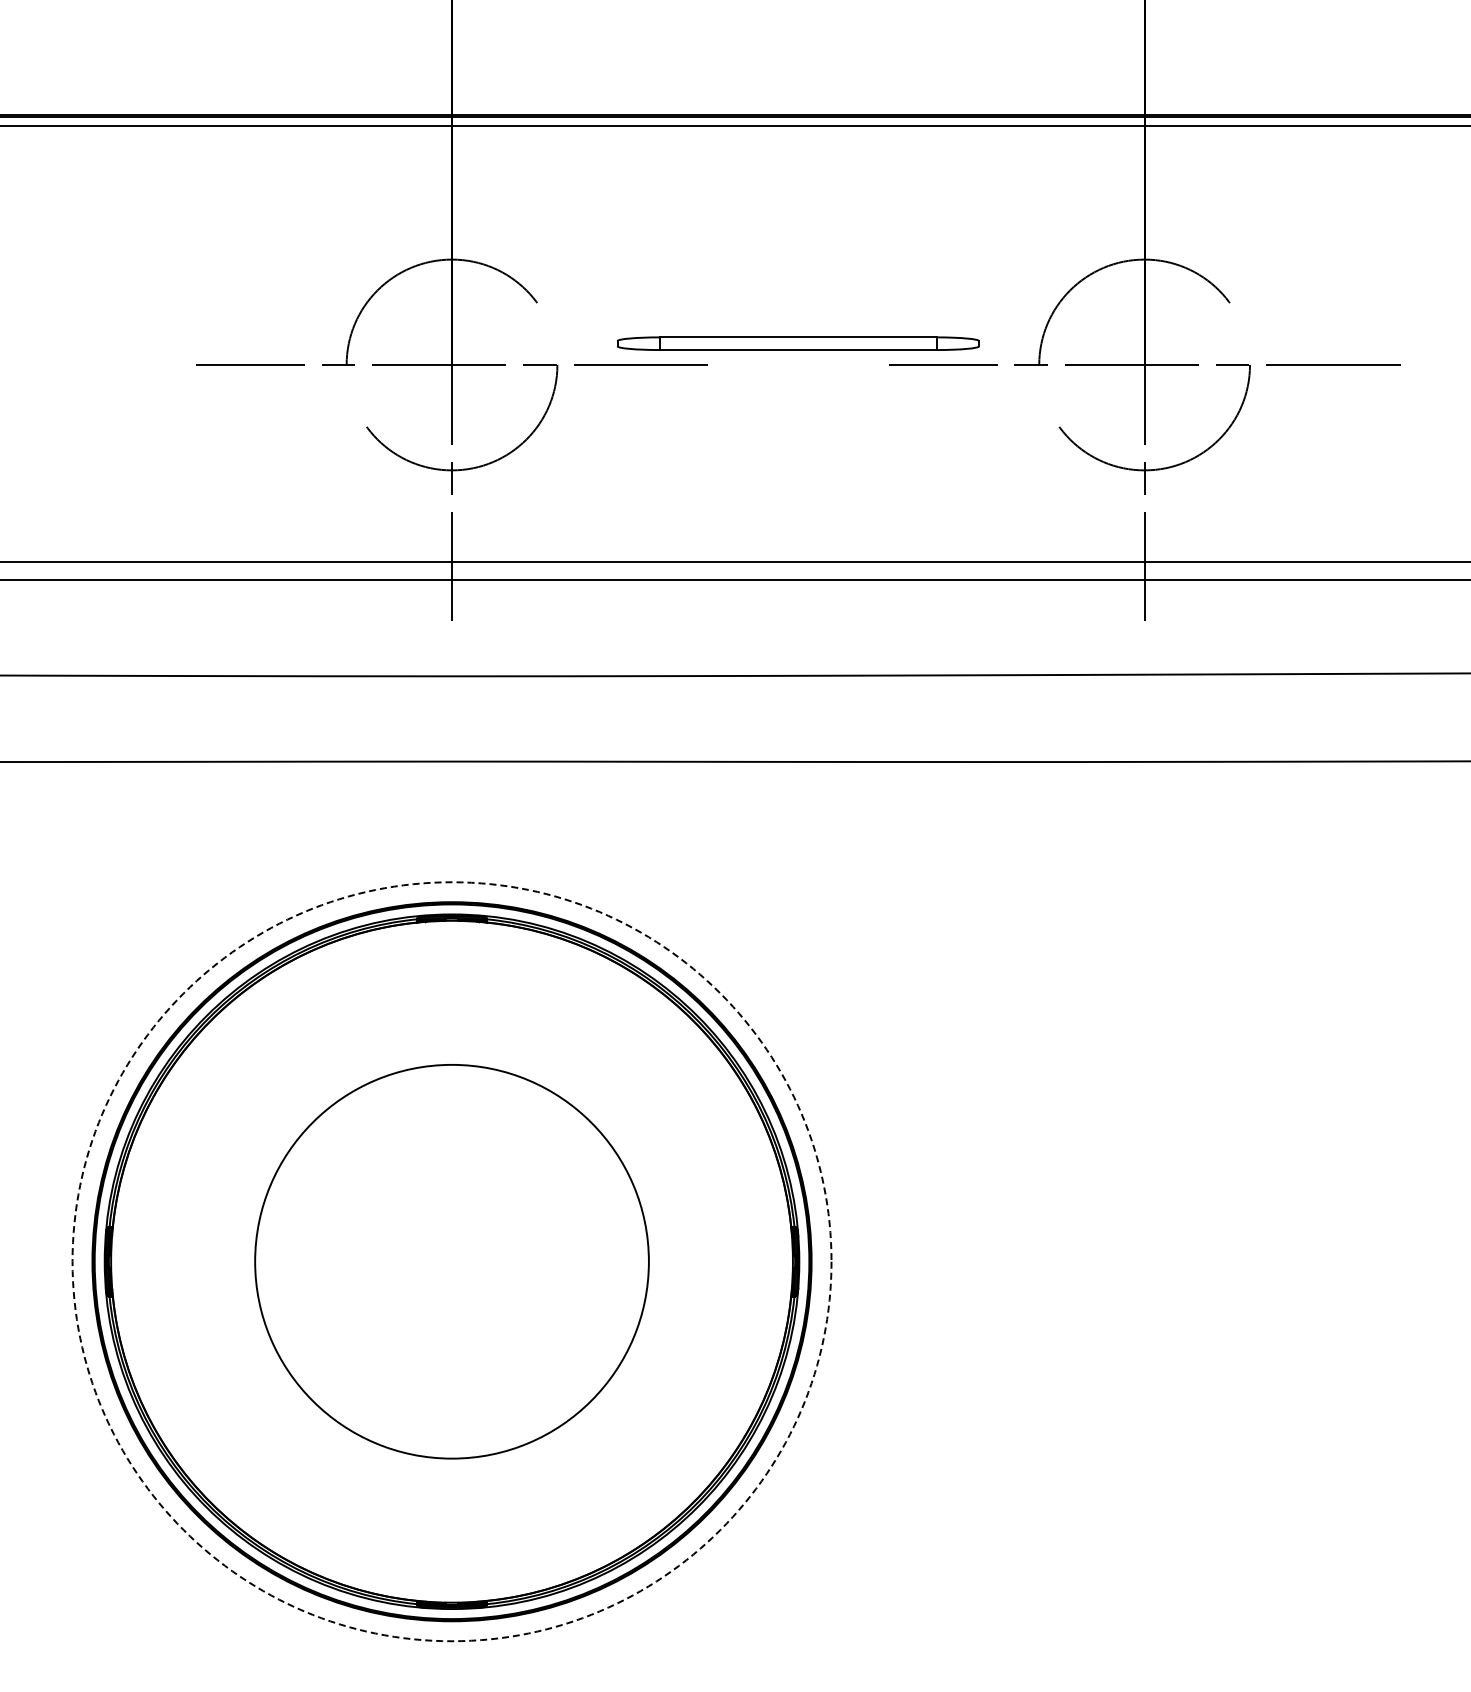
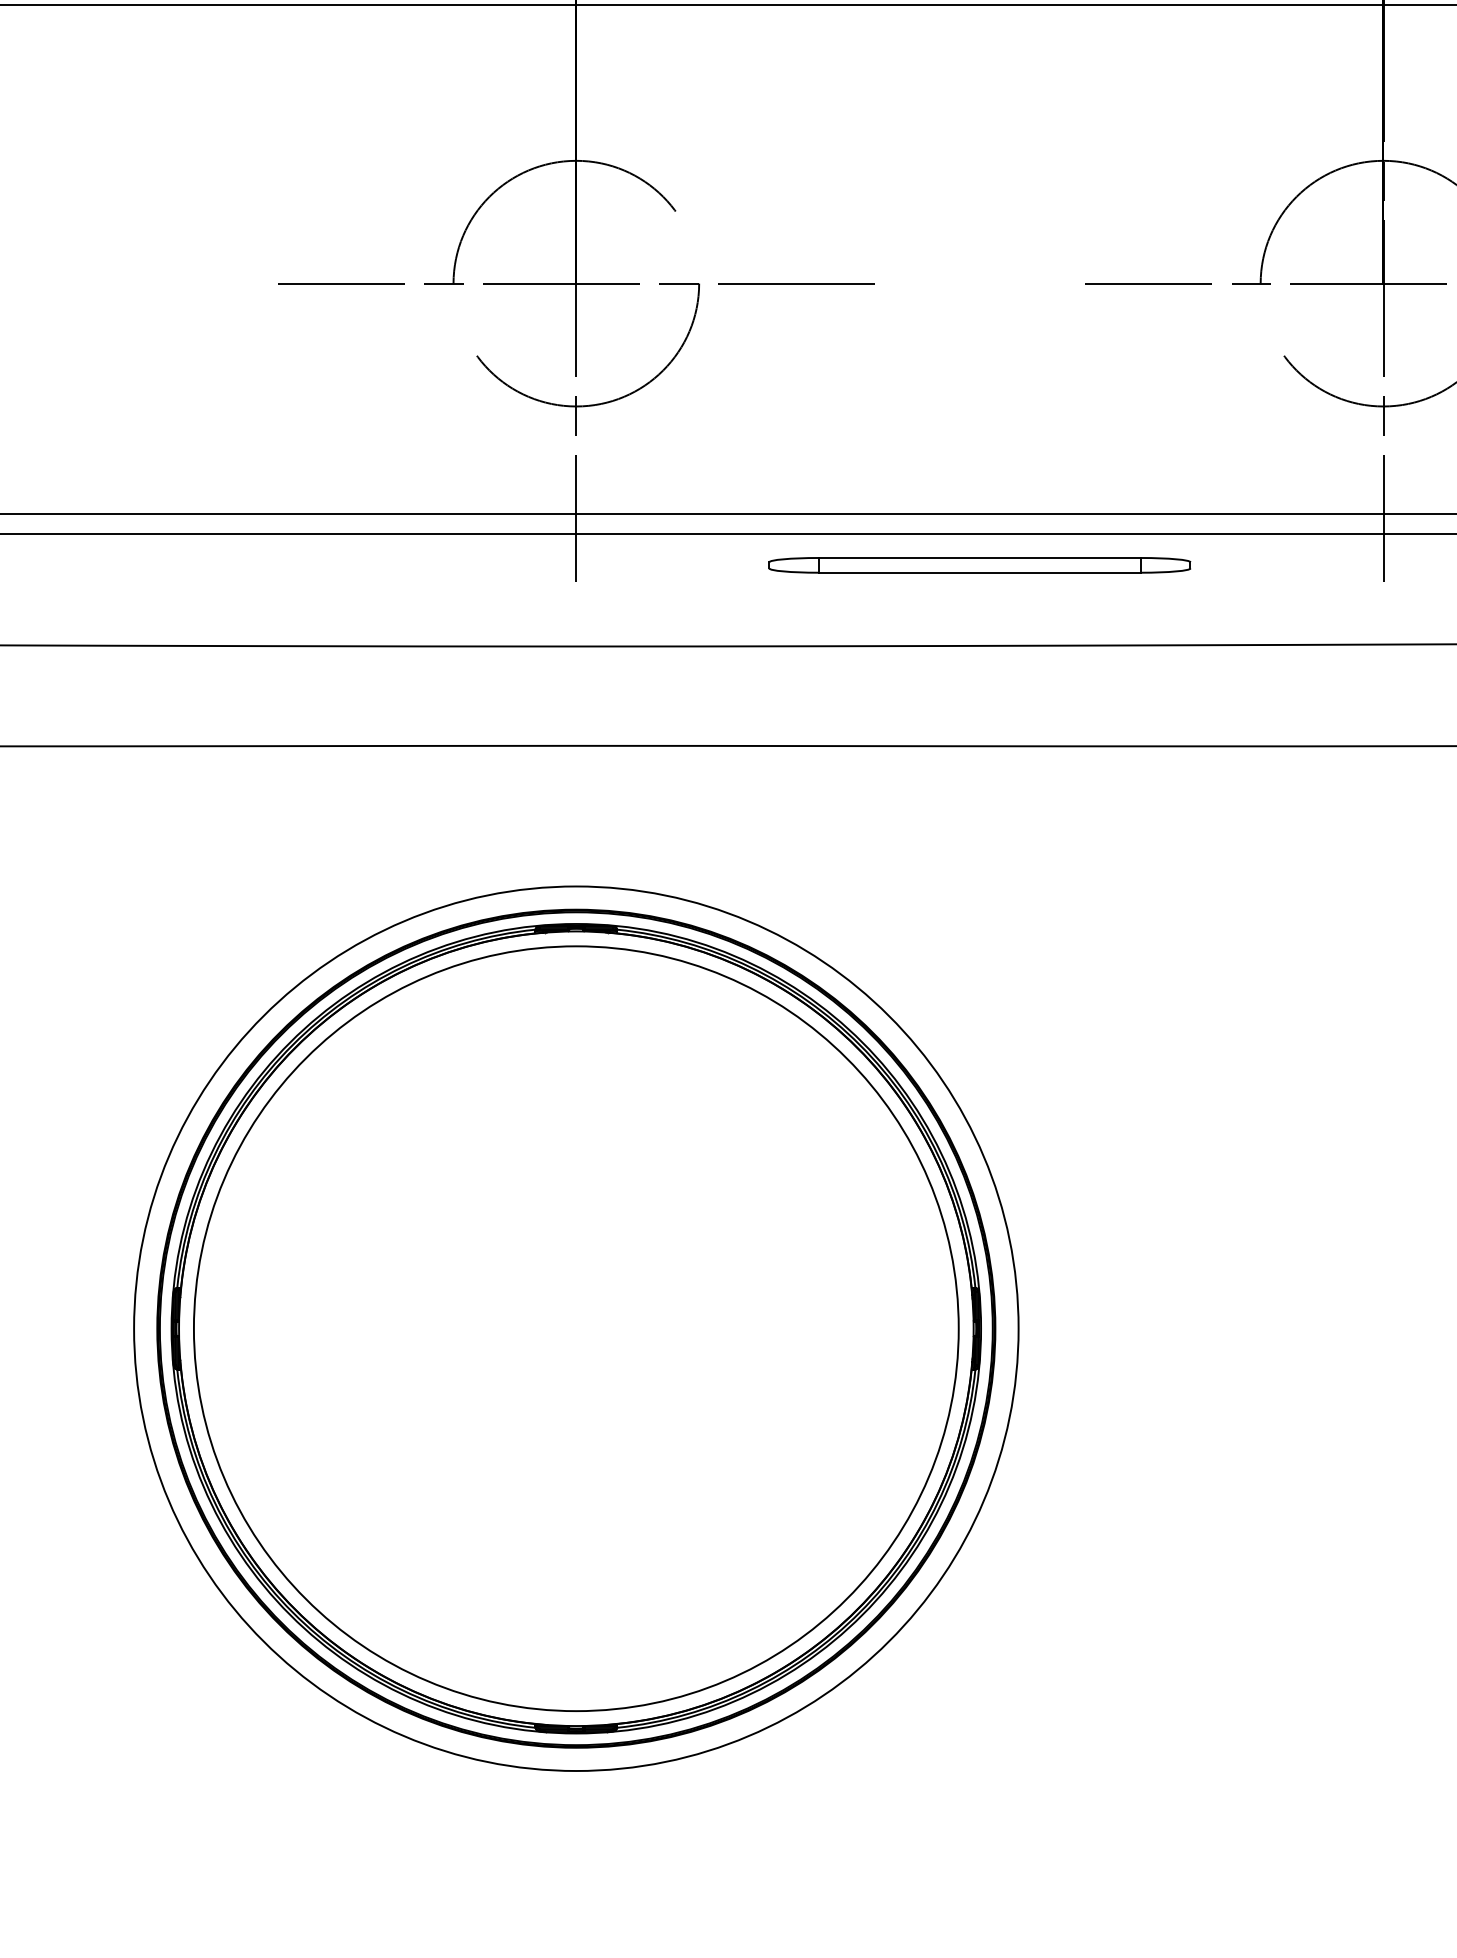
part: (798, 343) -> (980, 565), moved
circle: (451, 1261) -> (575, 1328), dashed -> solid
circle: (451, 1261) -> (575, 1328), size x1.67

